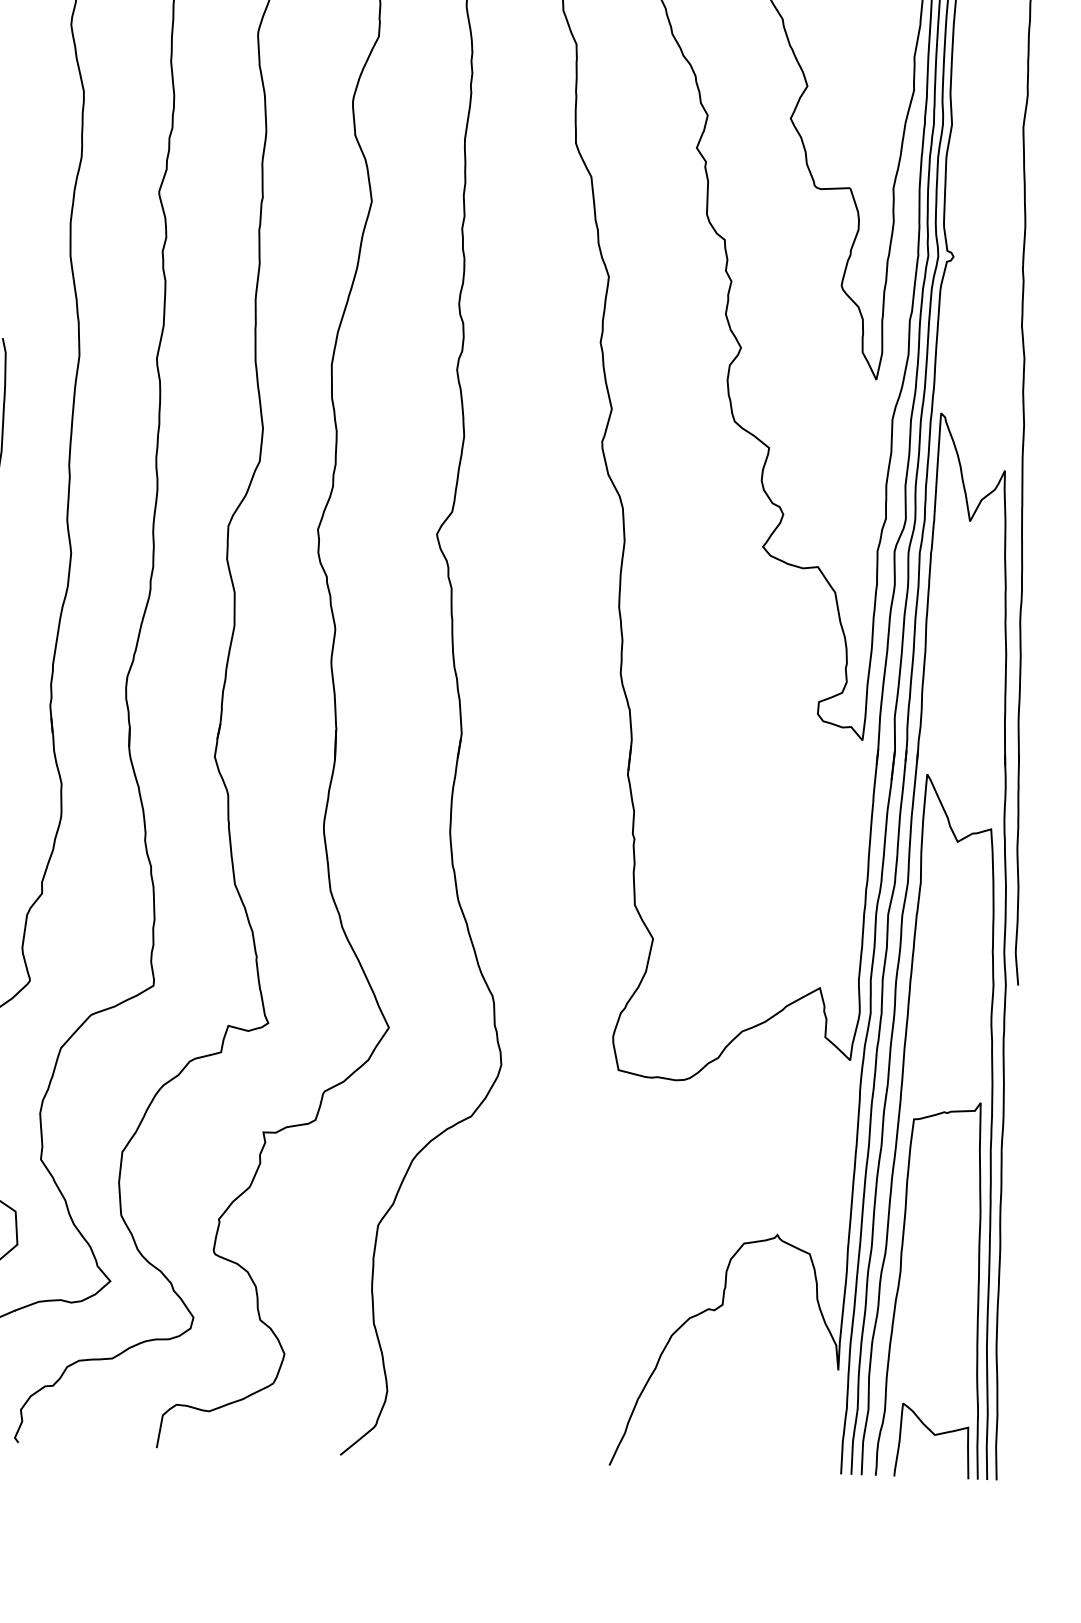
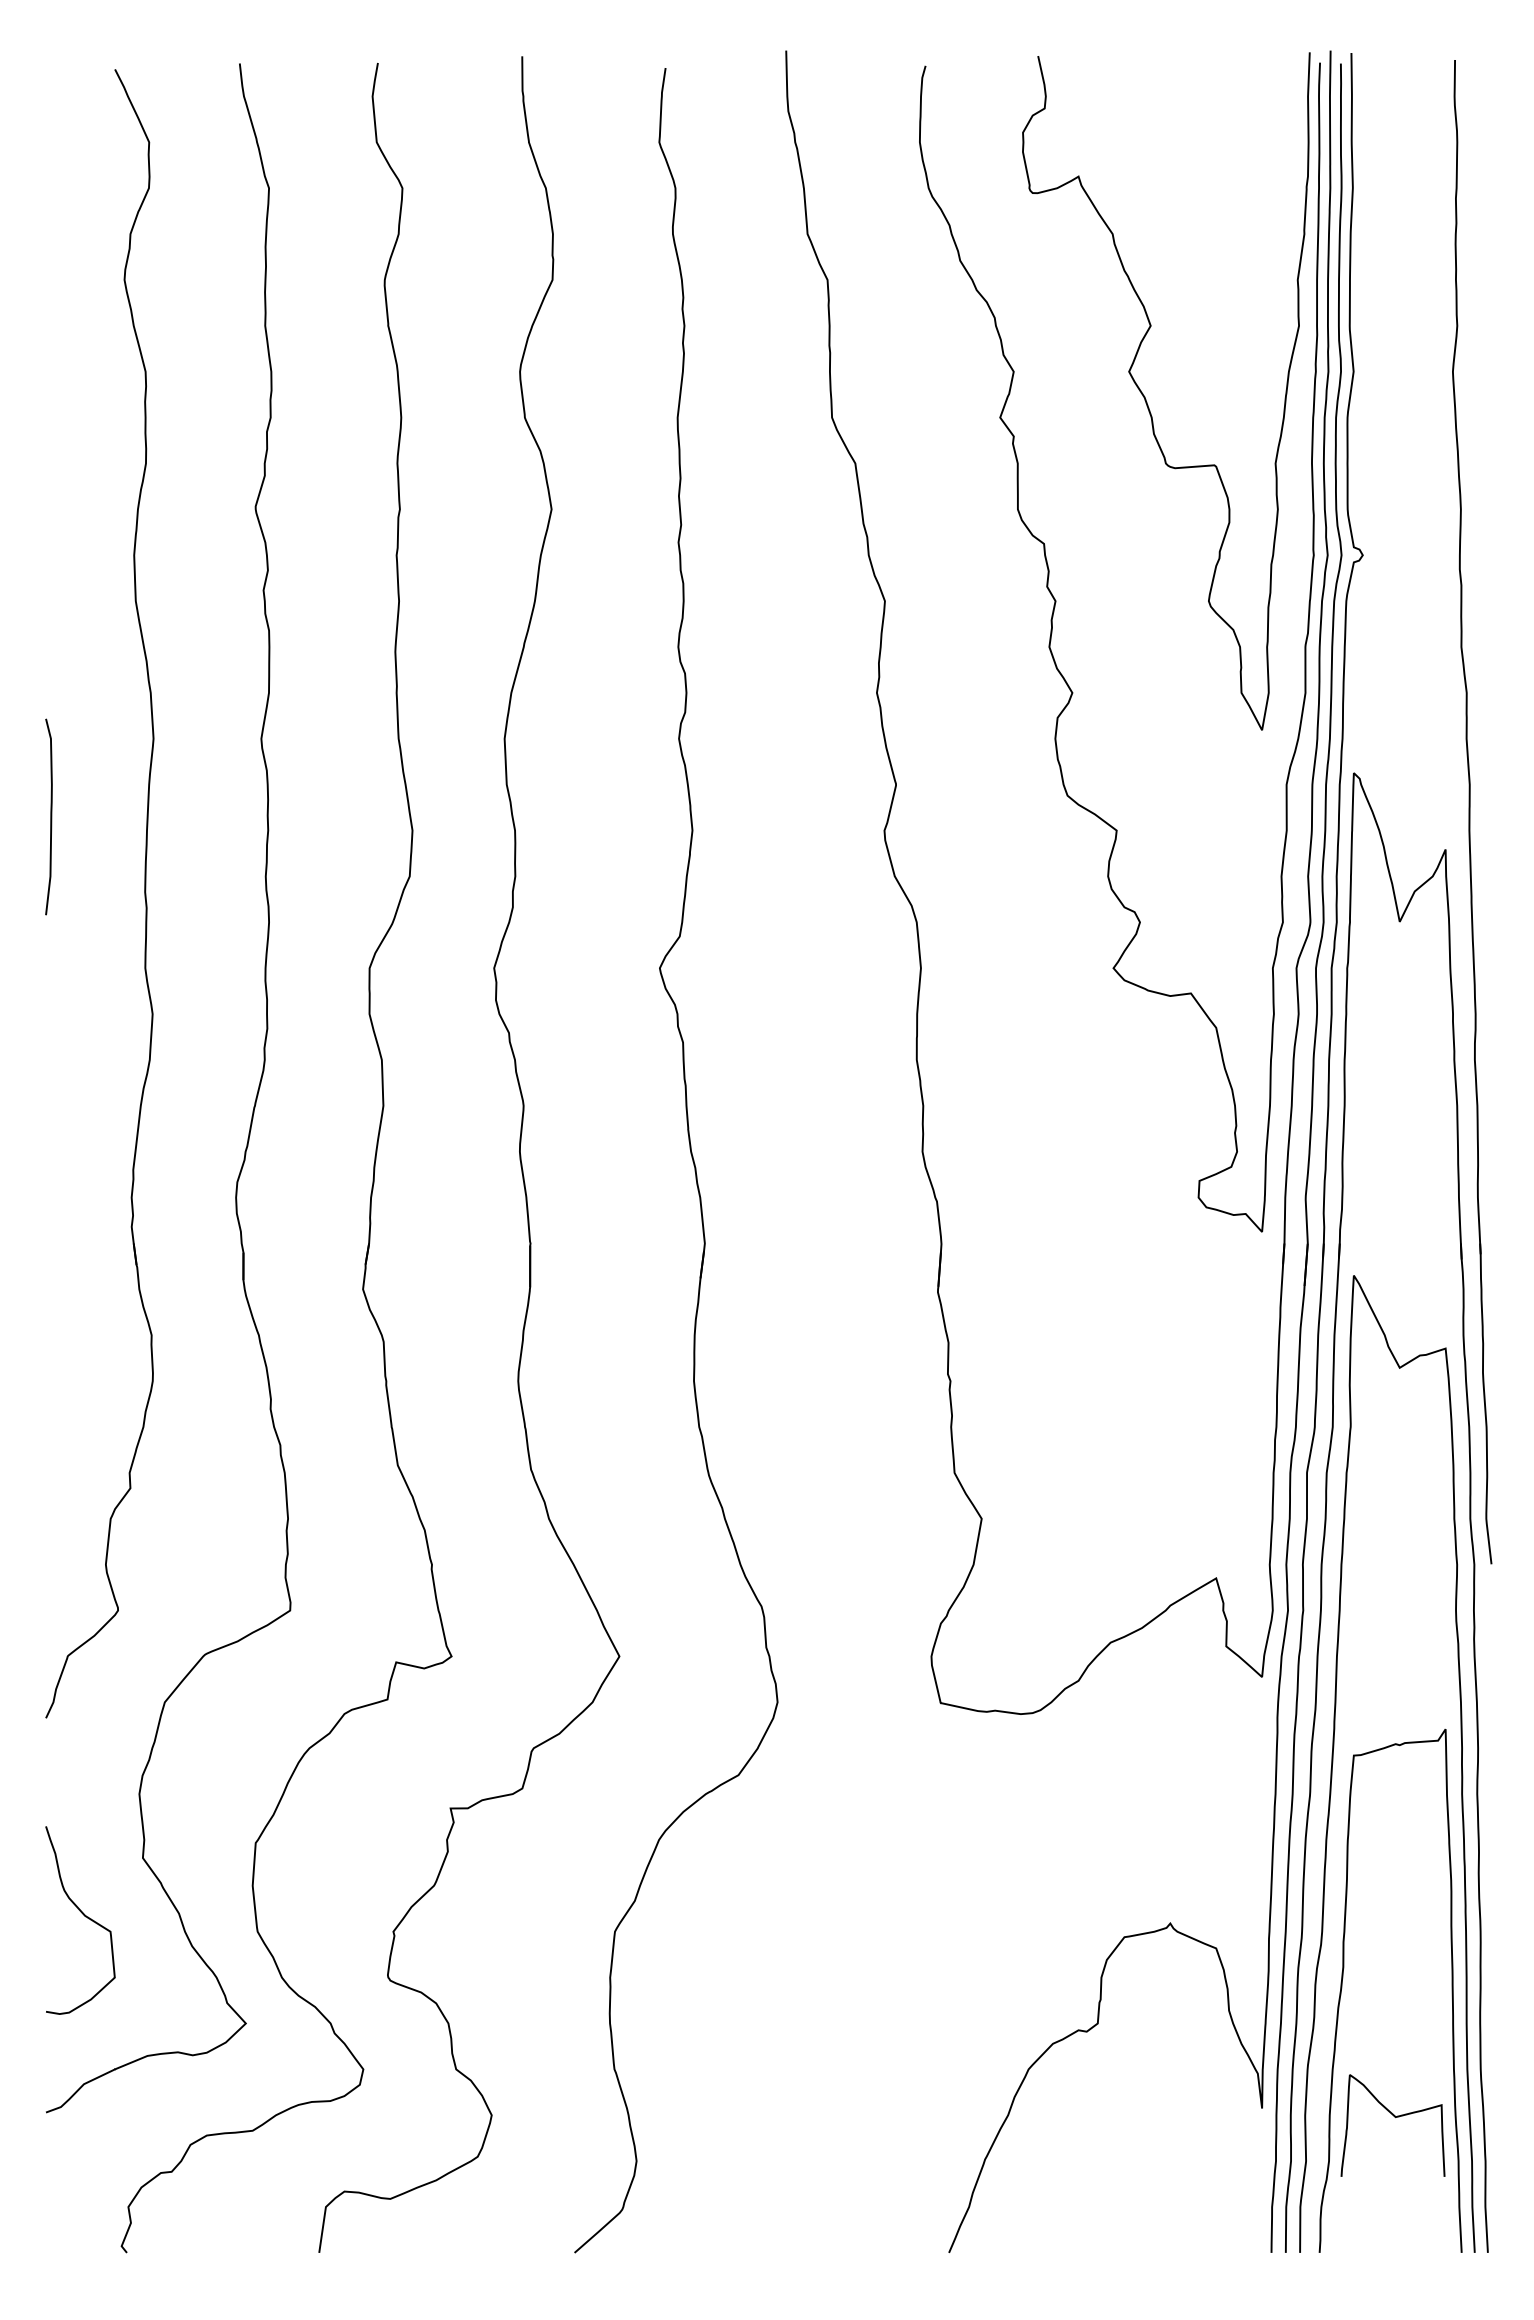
curve: (934, 1435) -> (1394, 2117), moved

